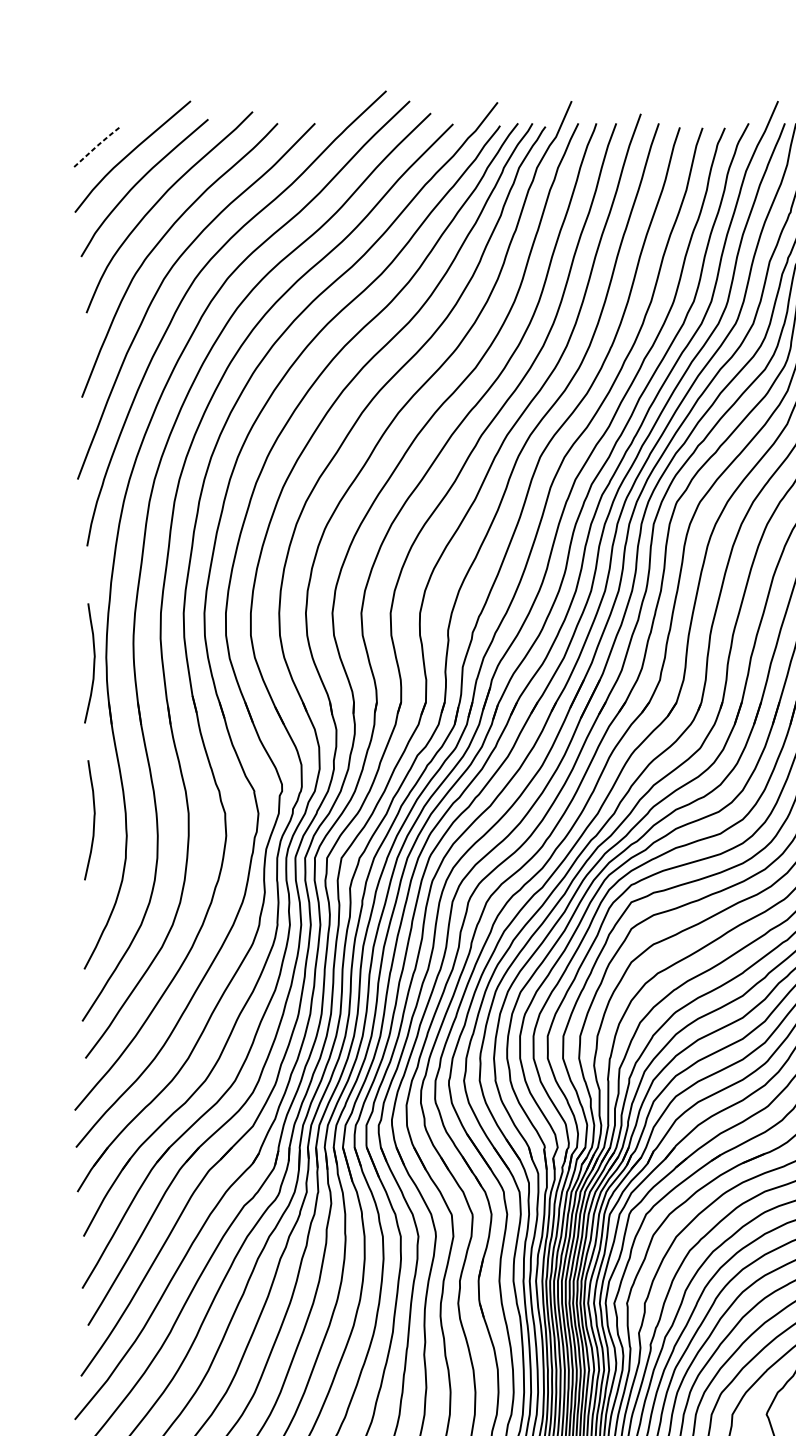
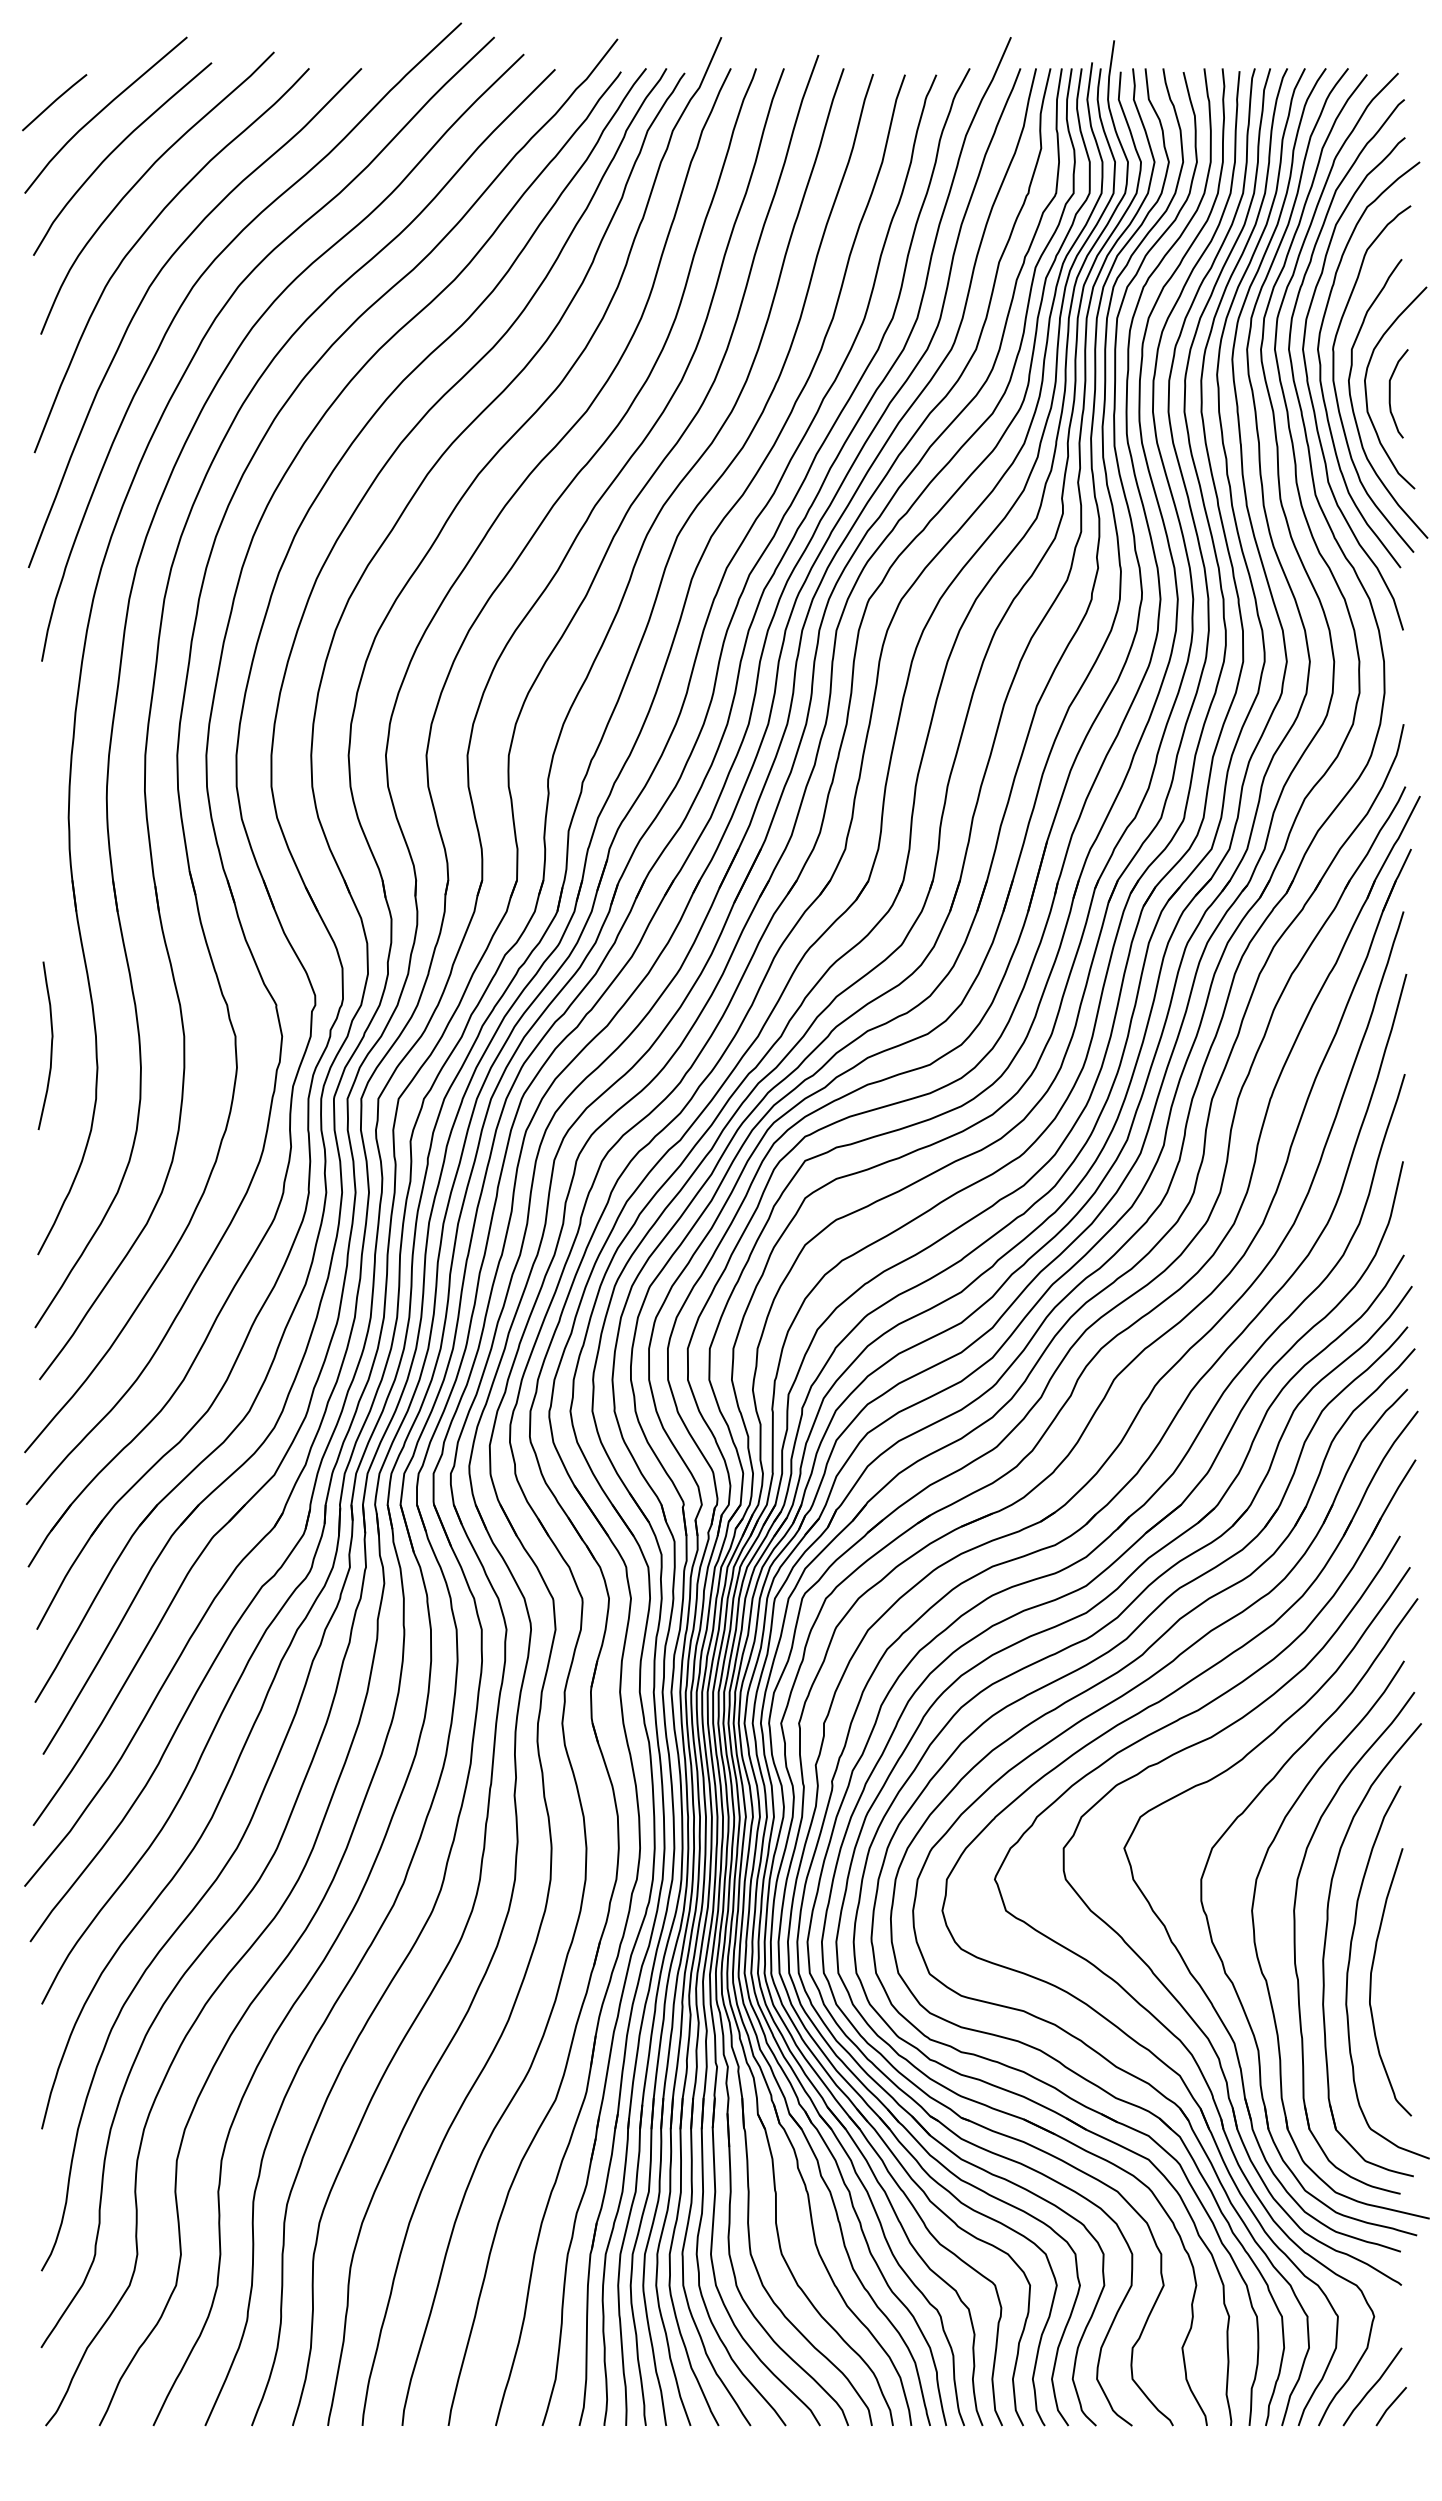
line: (96, 146) -> (54, 101), dashed -> solid
curve: (93, 664) -> (50, 827), removed

